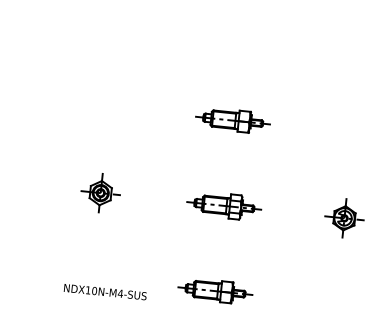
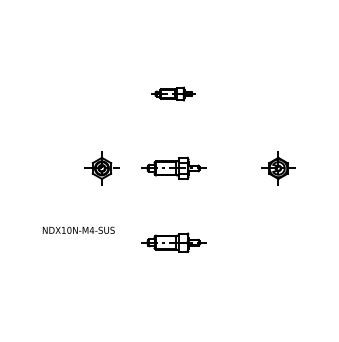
part: (232, 119) -> (173, 93), size x0.7
part: (100, 193) -> (101, 168), moved
text: (105, 291) -> (78, 229), moved

